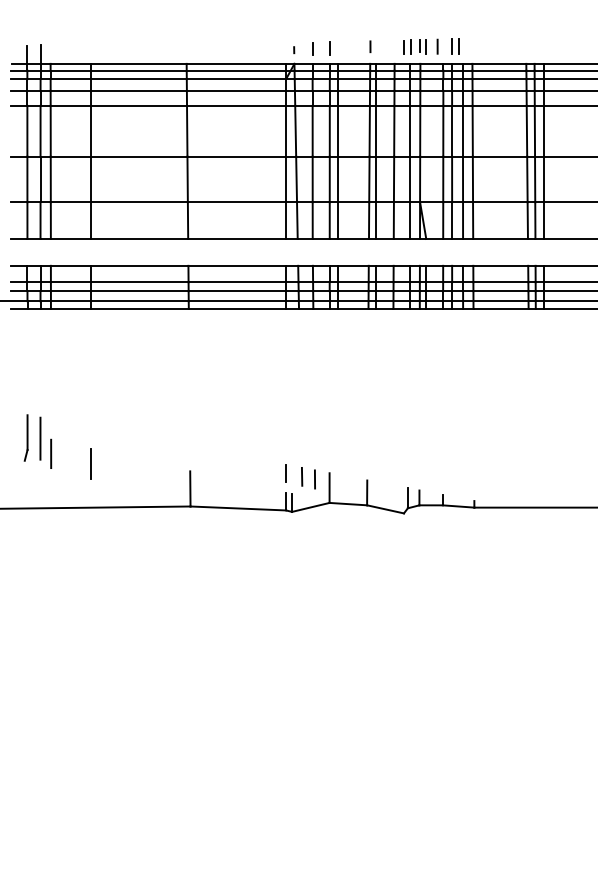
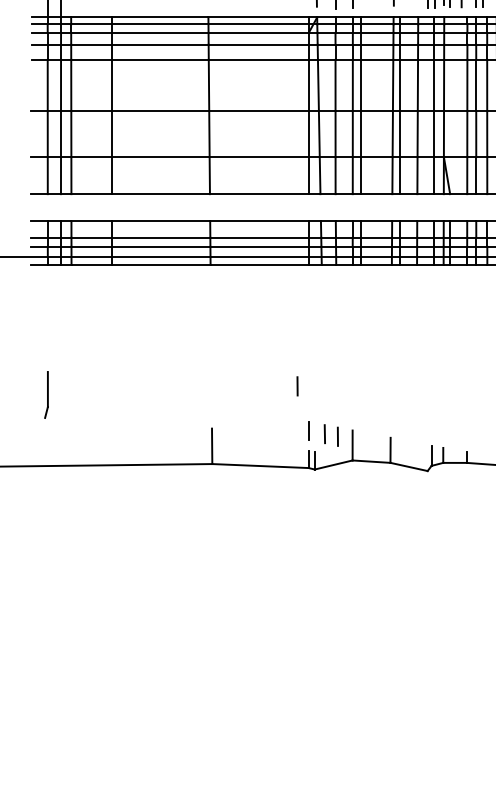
line: (274, 429) -> (297, 386), added
line: (40, 438) -> (60, 395), removed
line: (51, 453) -> (72, 410), removed
line: (90, 463) -> (111, 420), removed

